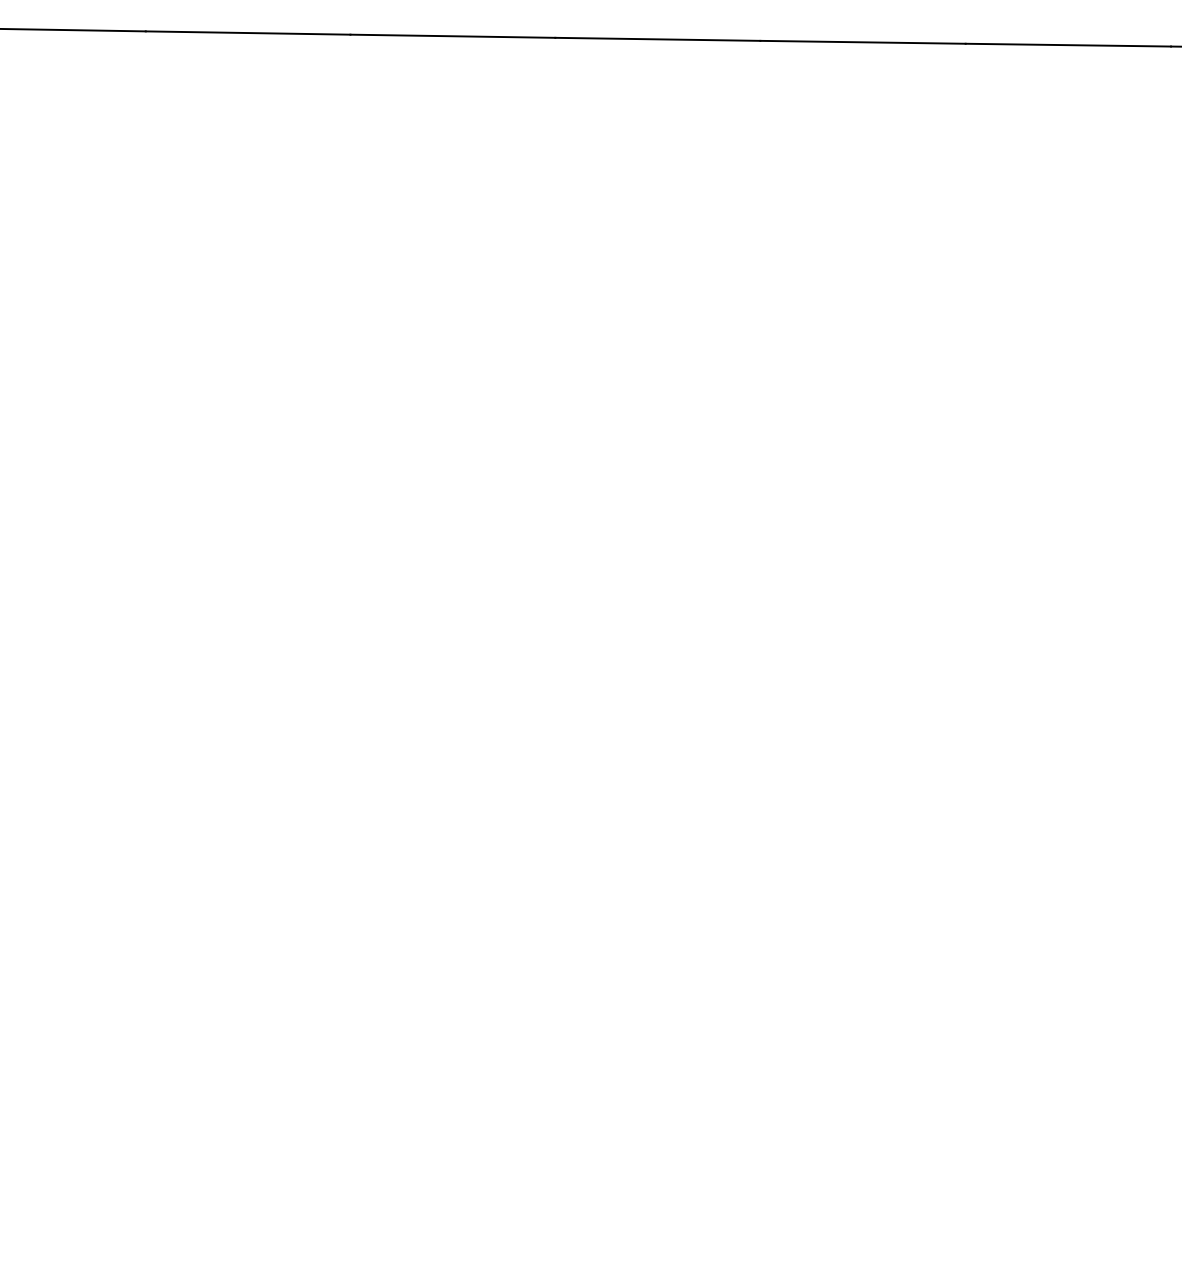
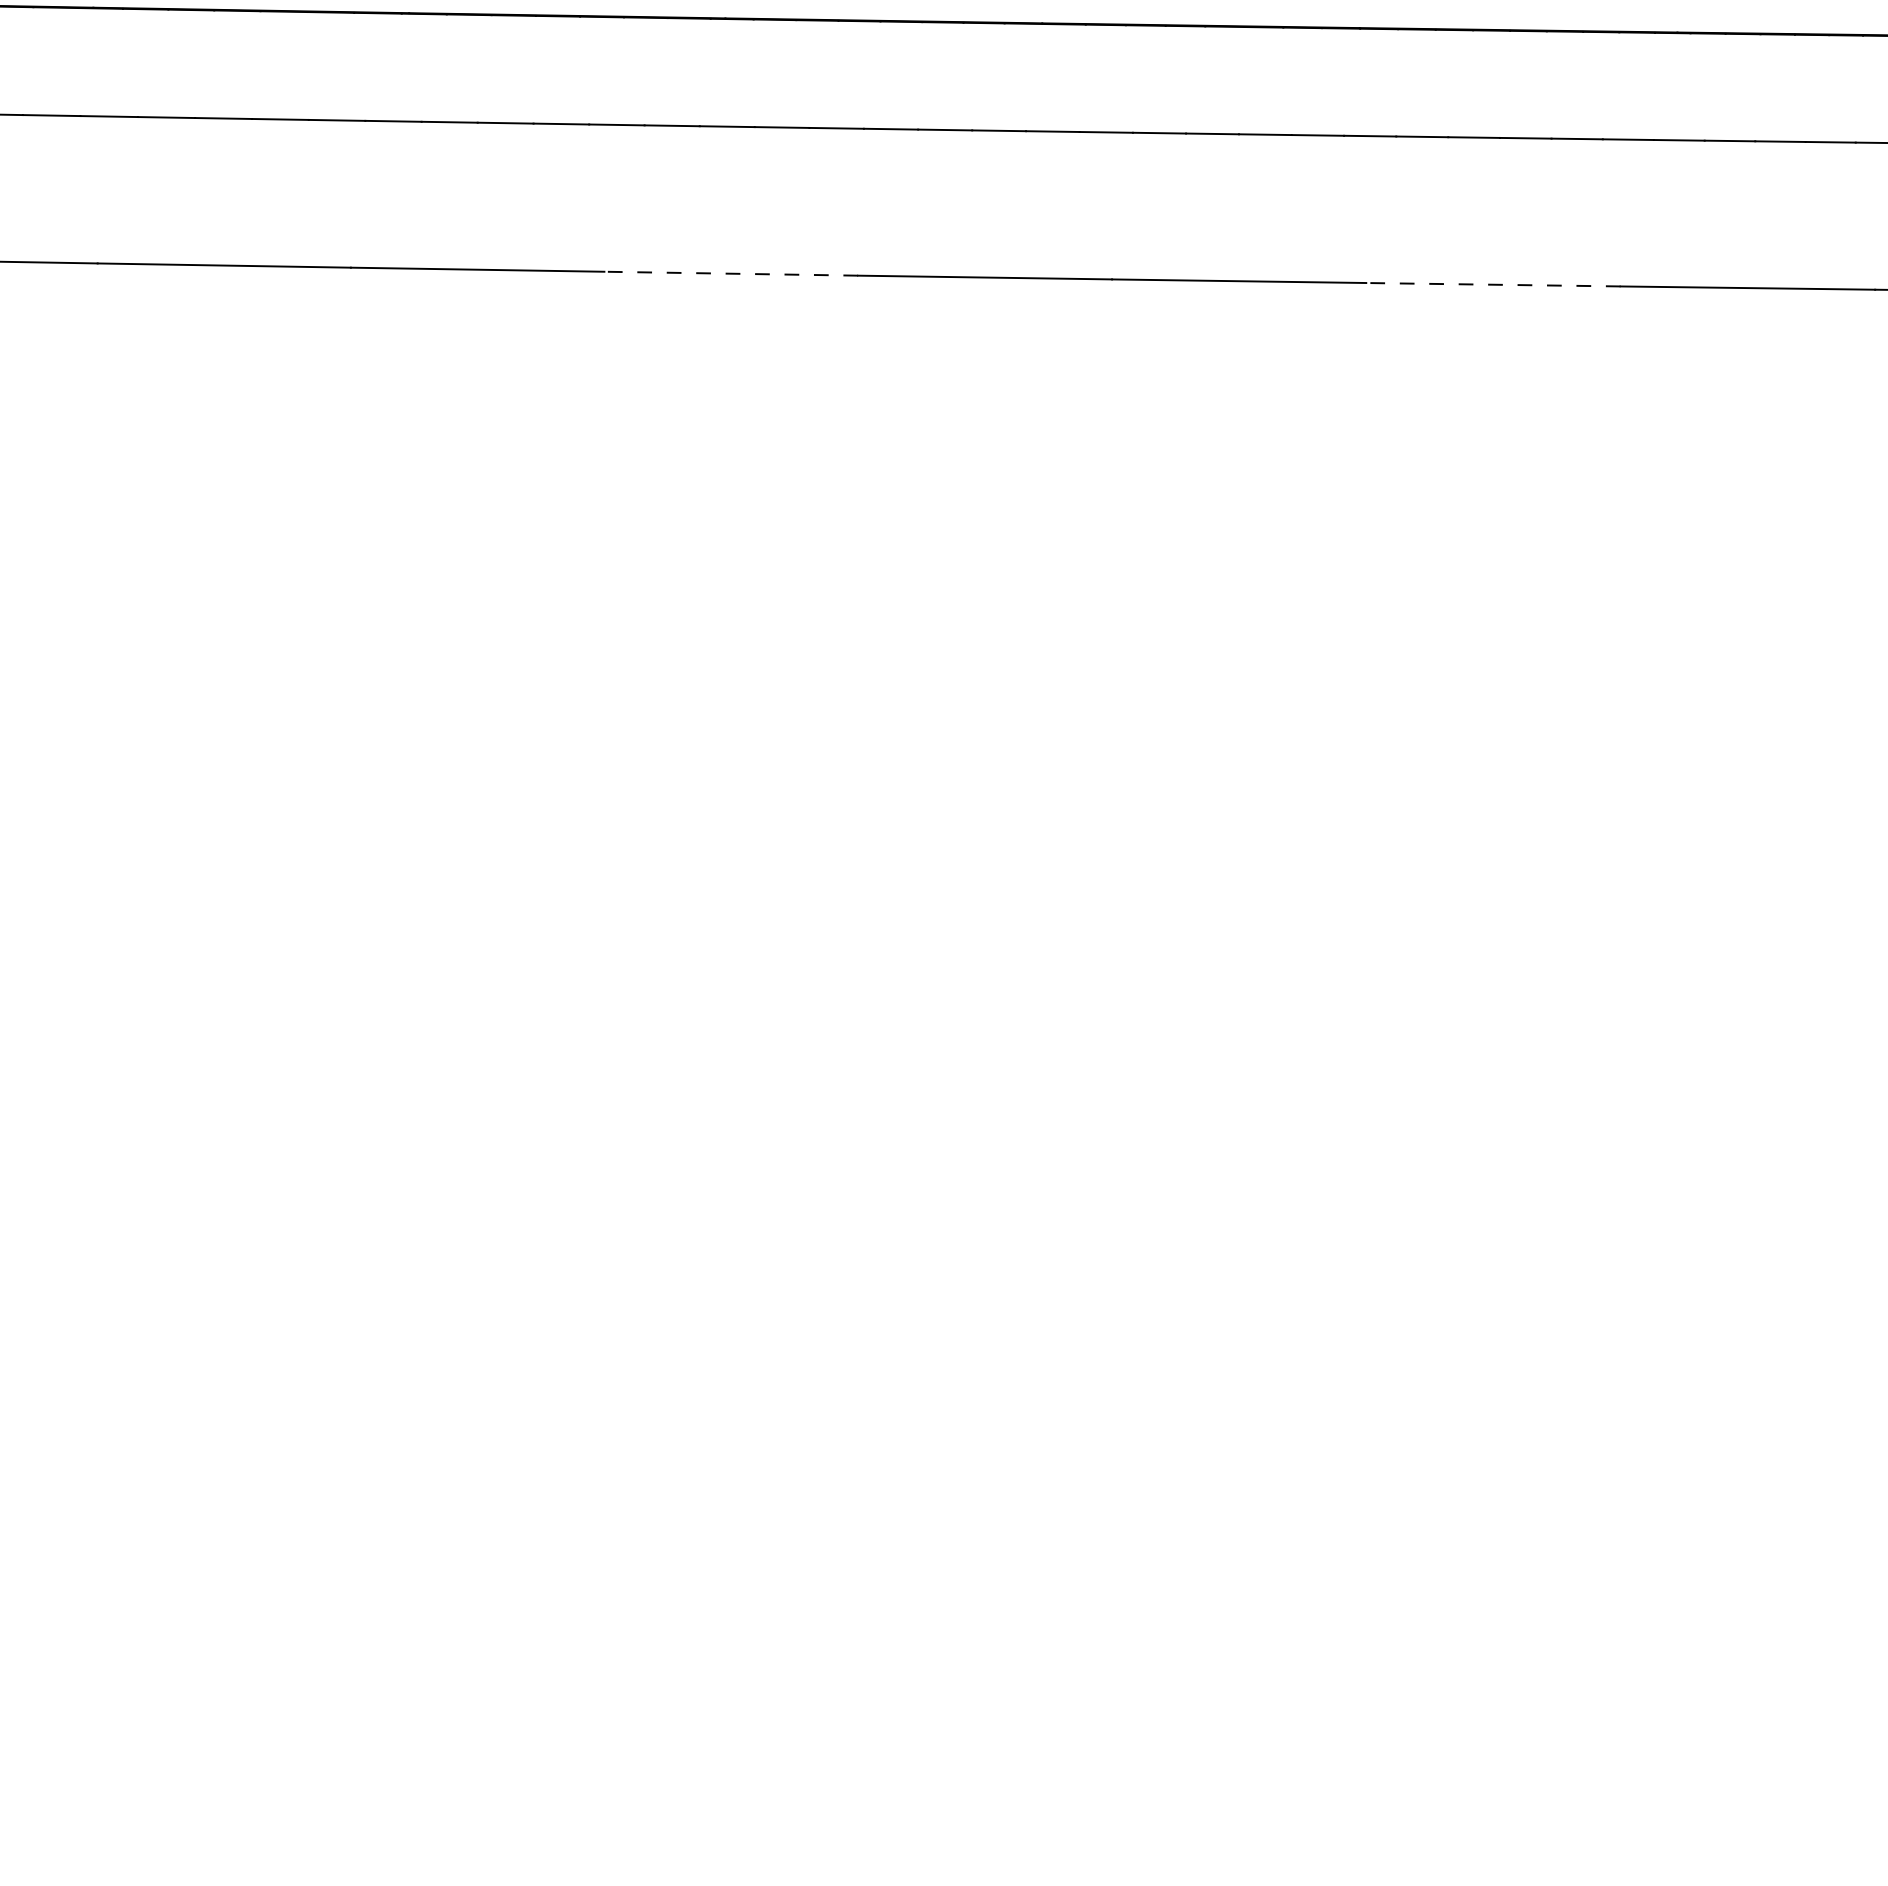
line: (453, 36) -> (731, 273), solid -> dashed
line: (1067, 44) -> (1492, 284), solid -> dashed

